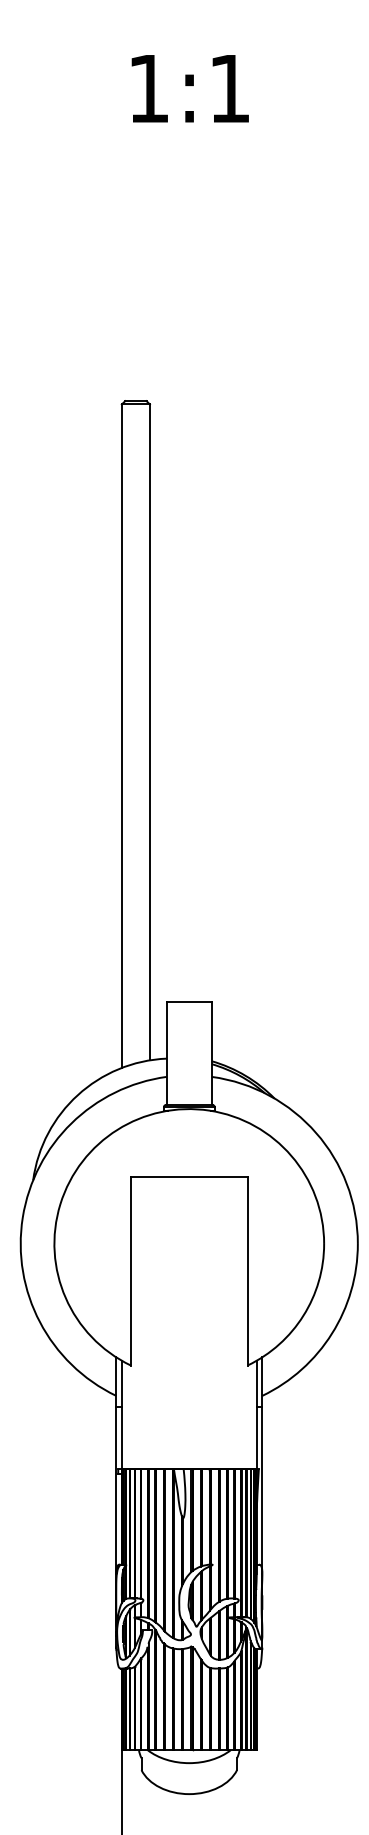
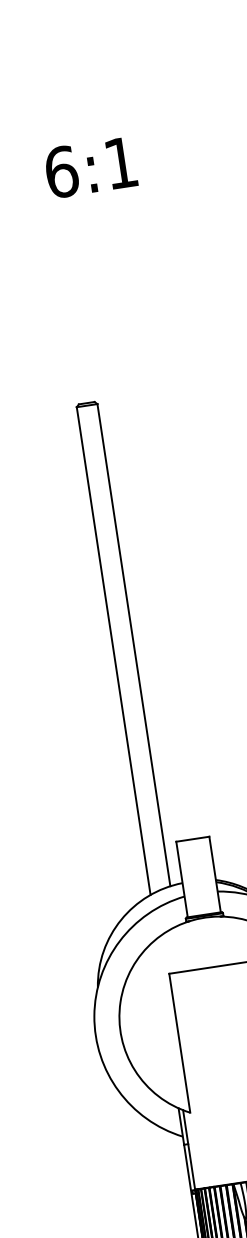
text: (149, 88) -> (61, 171), 1:1 -> 6:1

